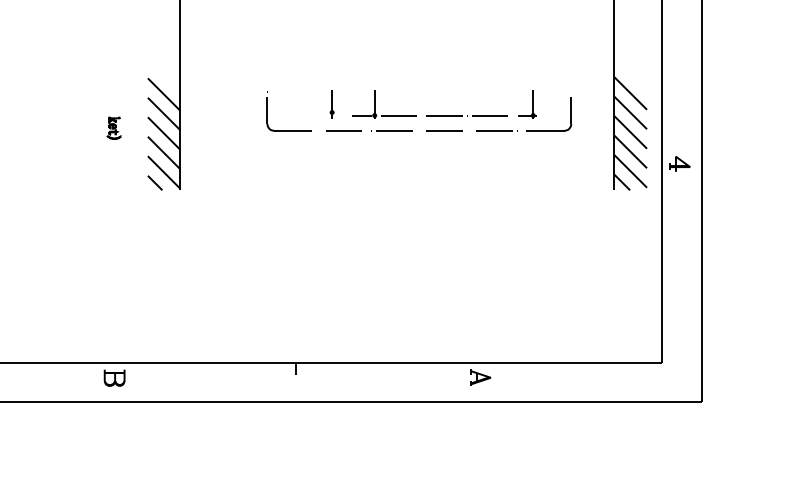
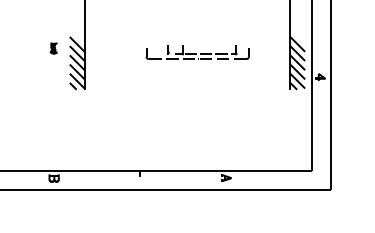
part: (418, 111) -> (197, 52), size x0.71
part: (113, 128) -> (53, 48), moved

